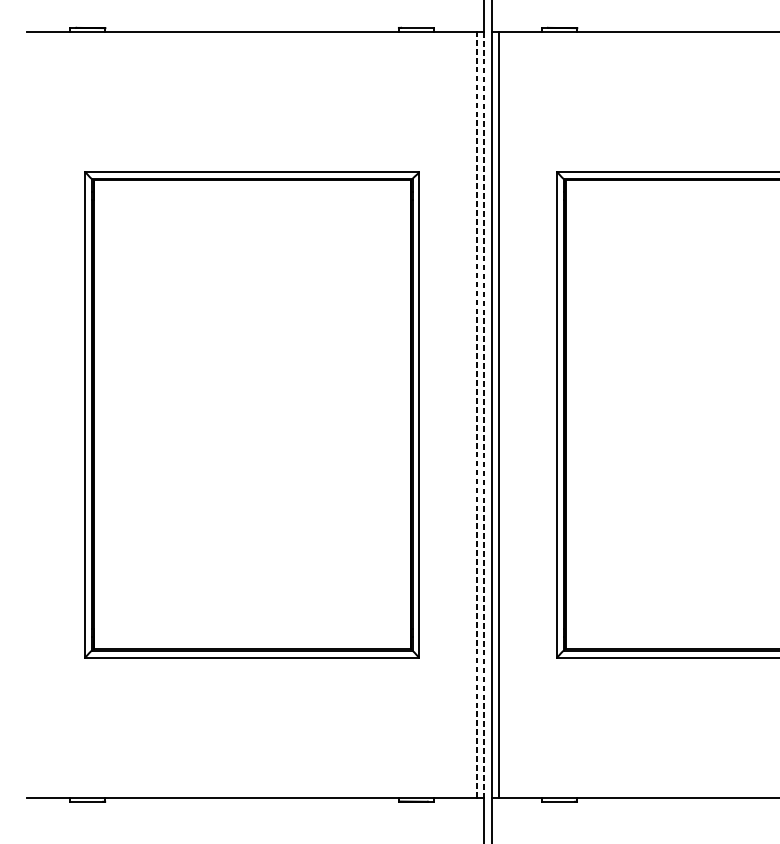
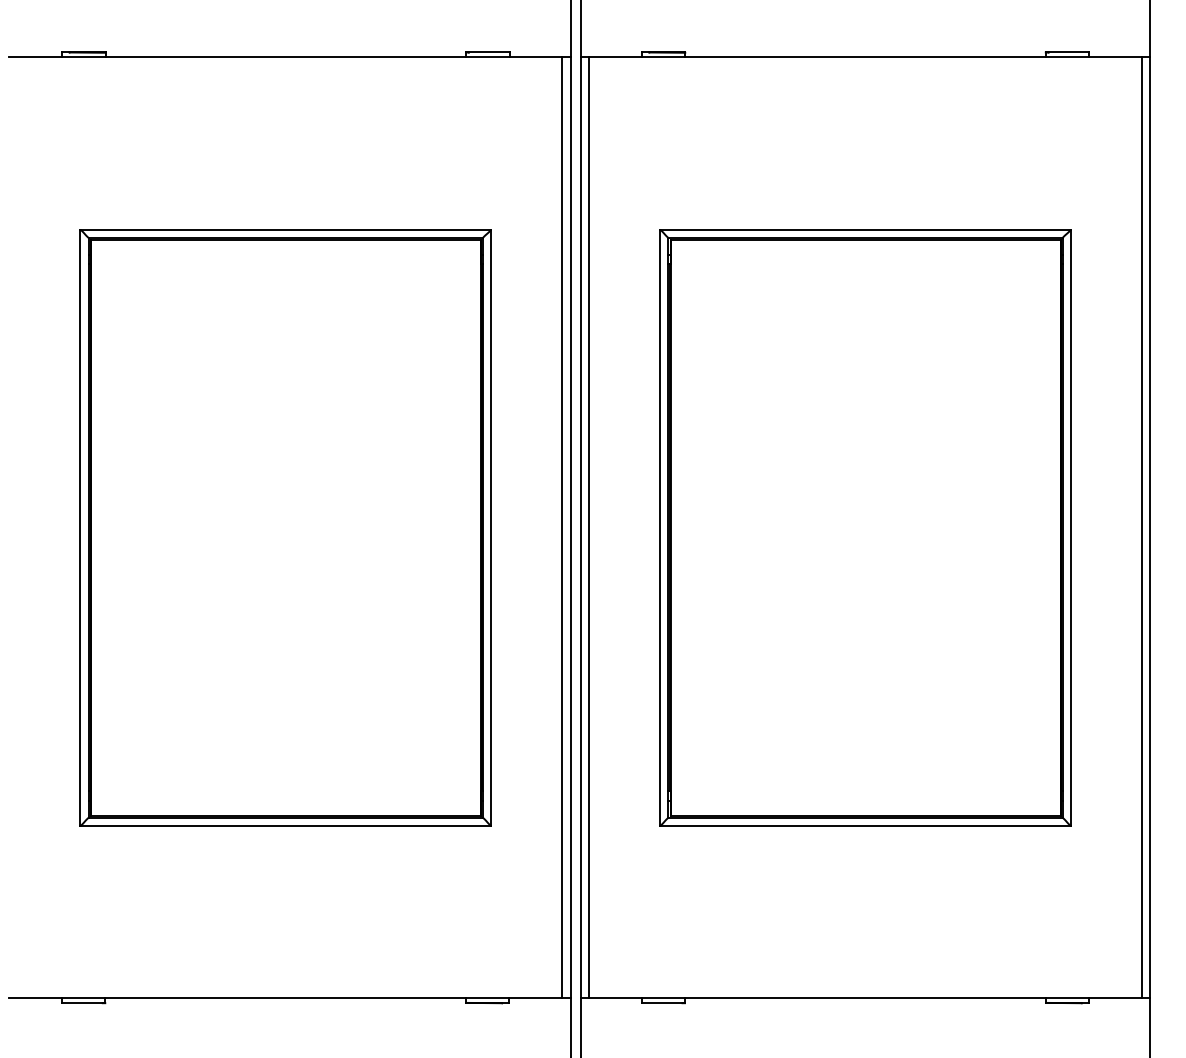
line: (477, 414) -> (562, 527), dashed -> solid
line: (483, 415) -> (570, 528), dashed -> solid

